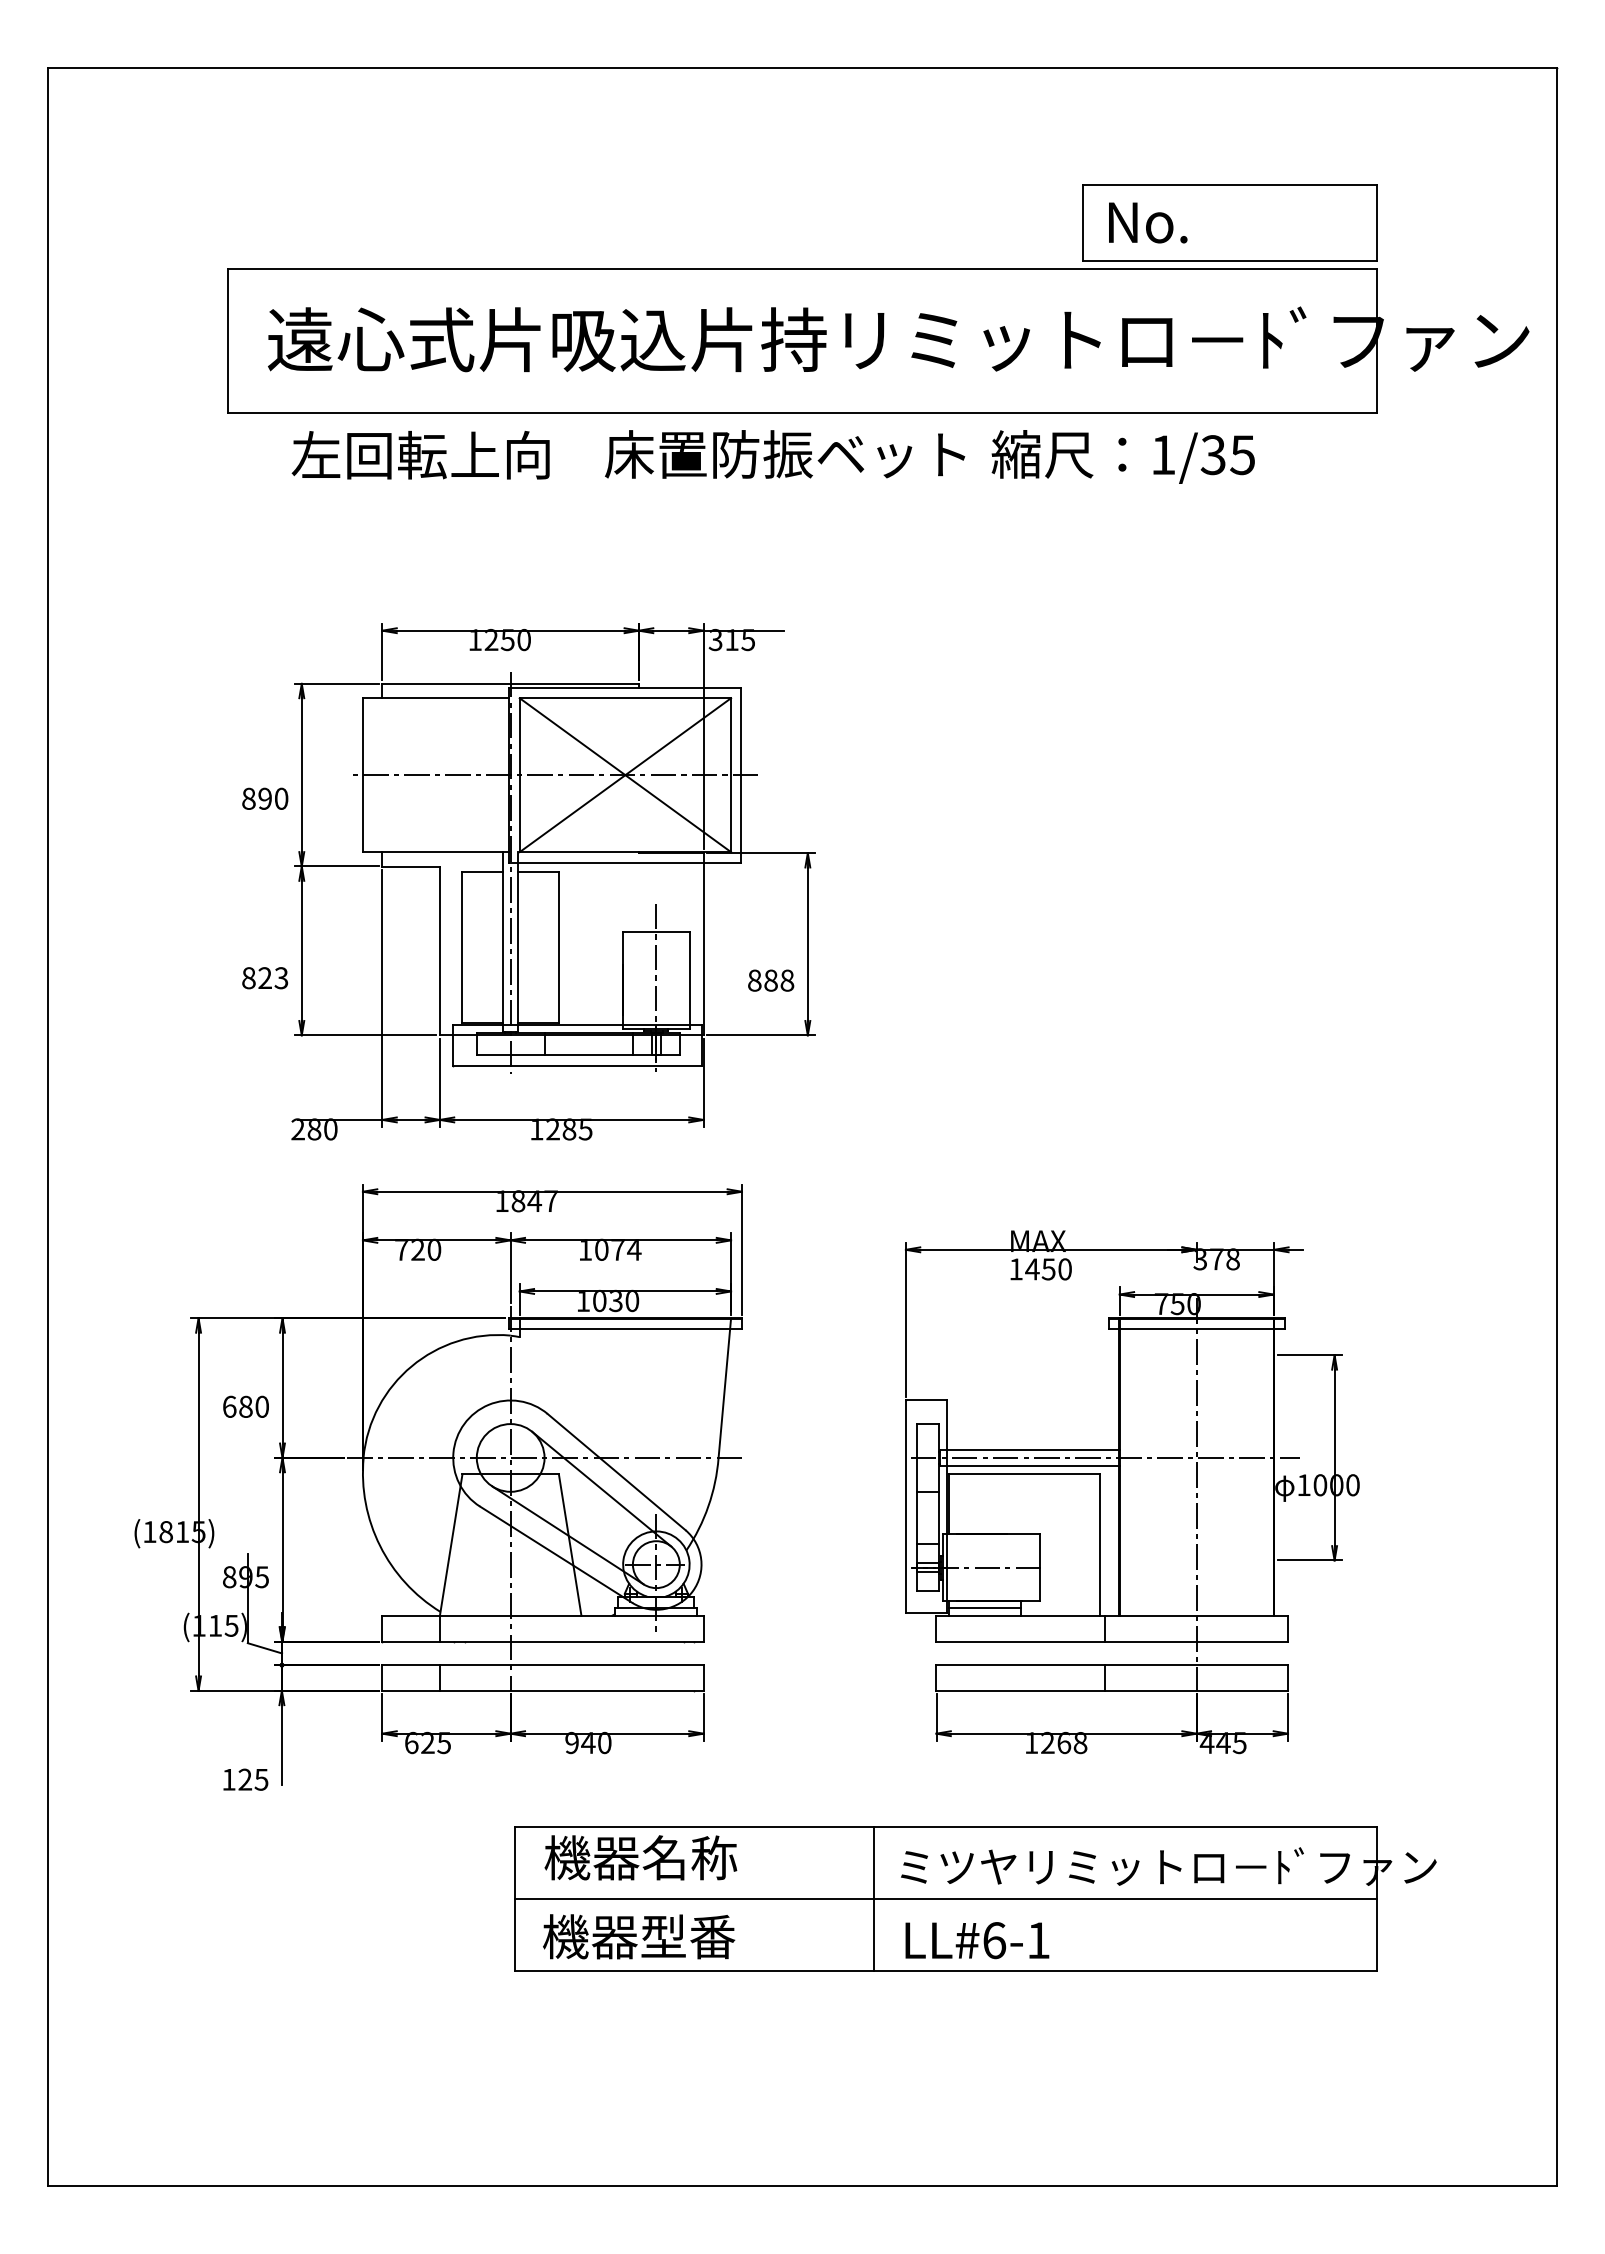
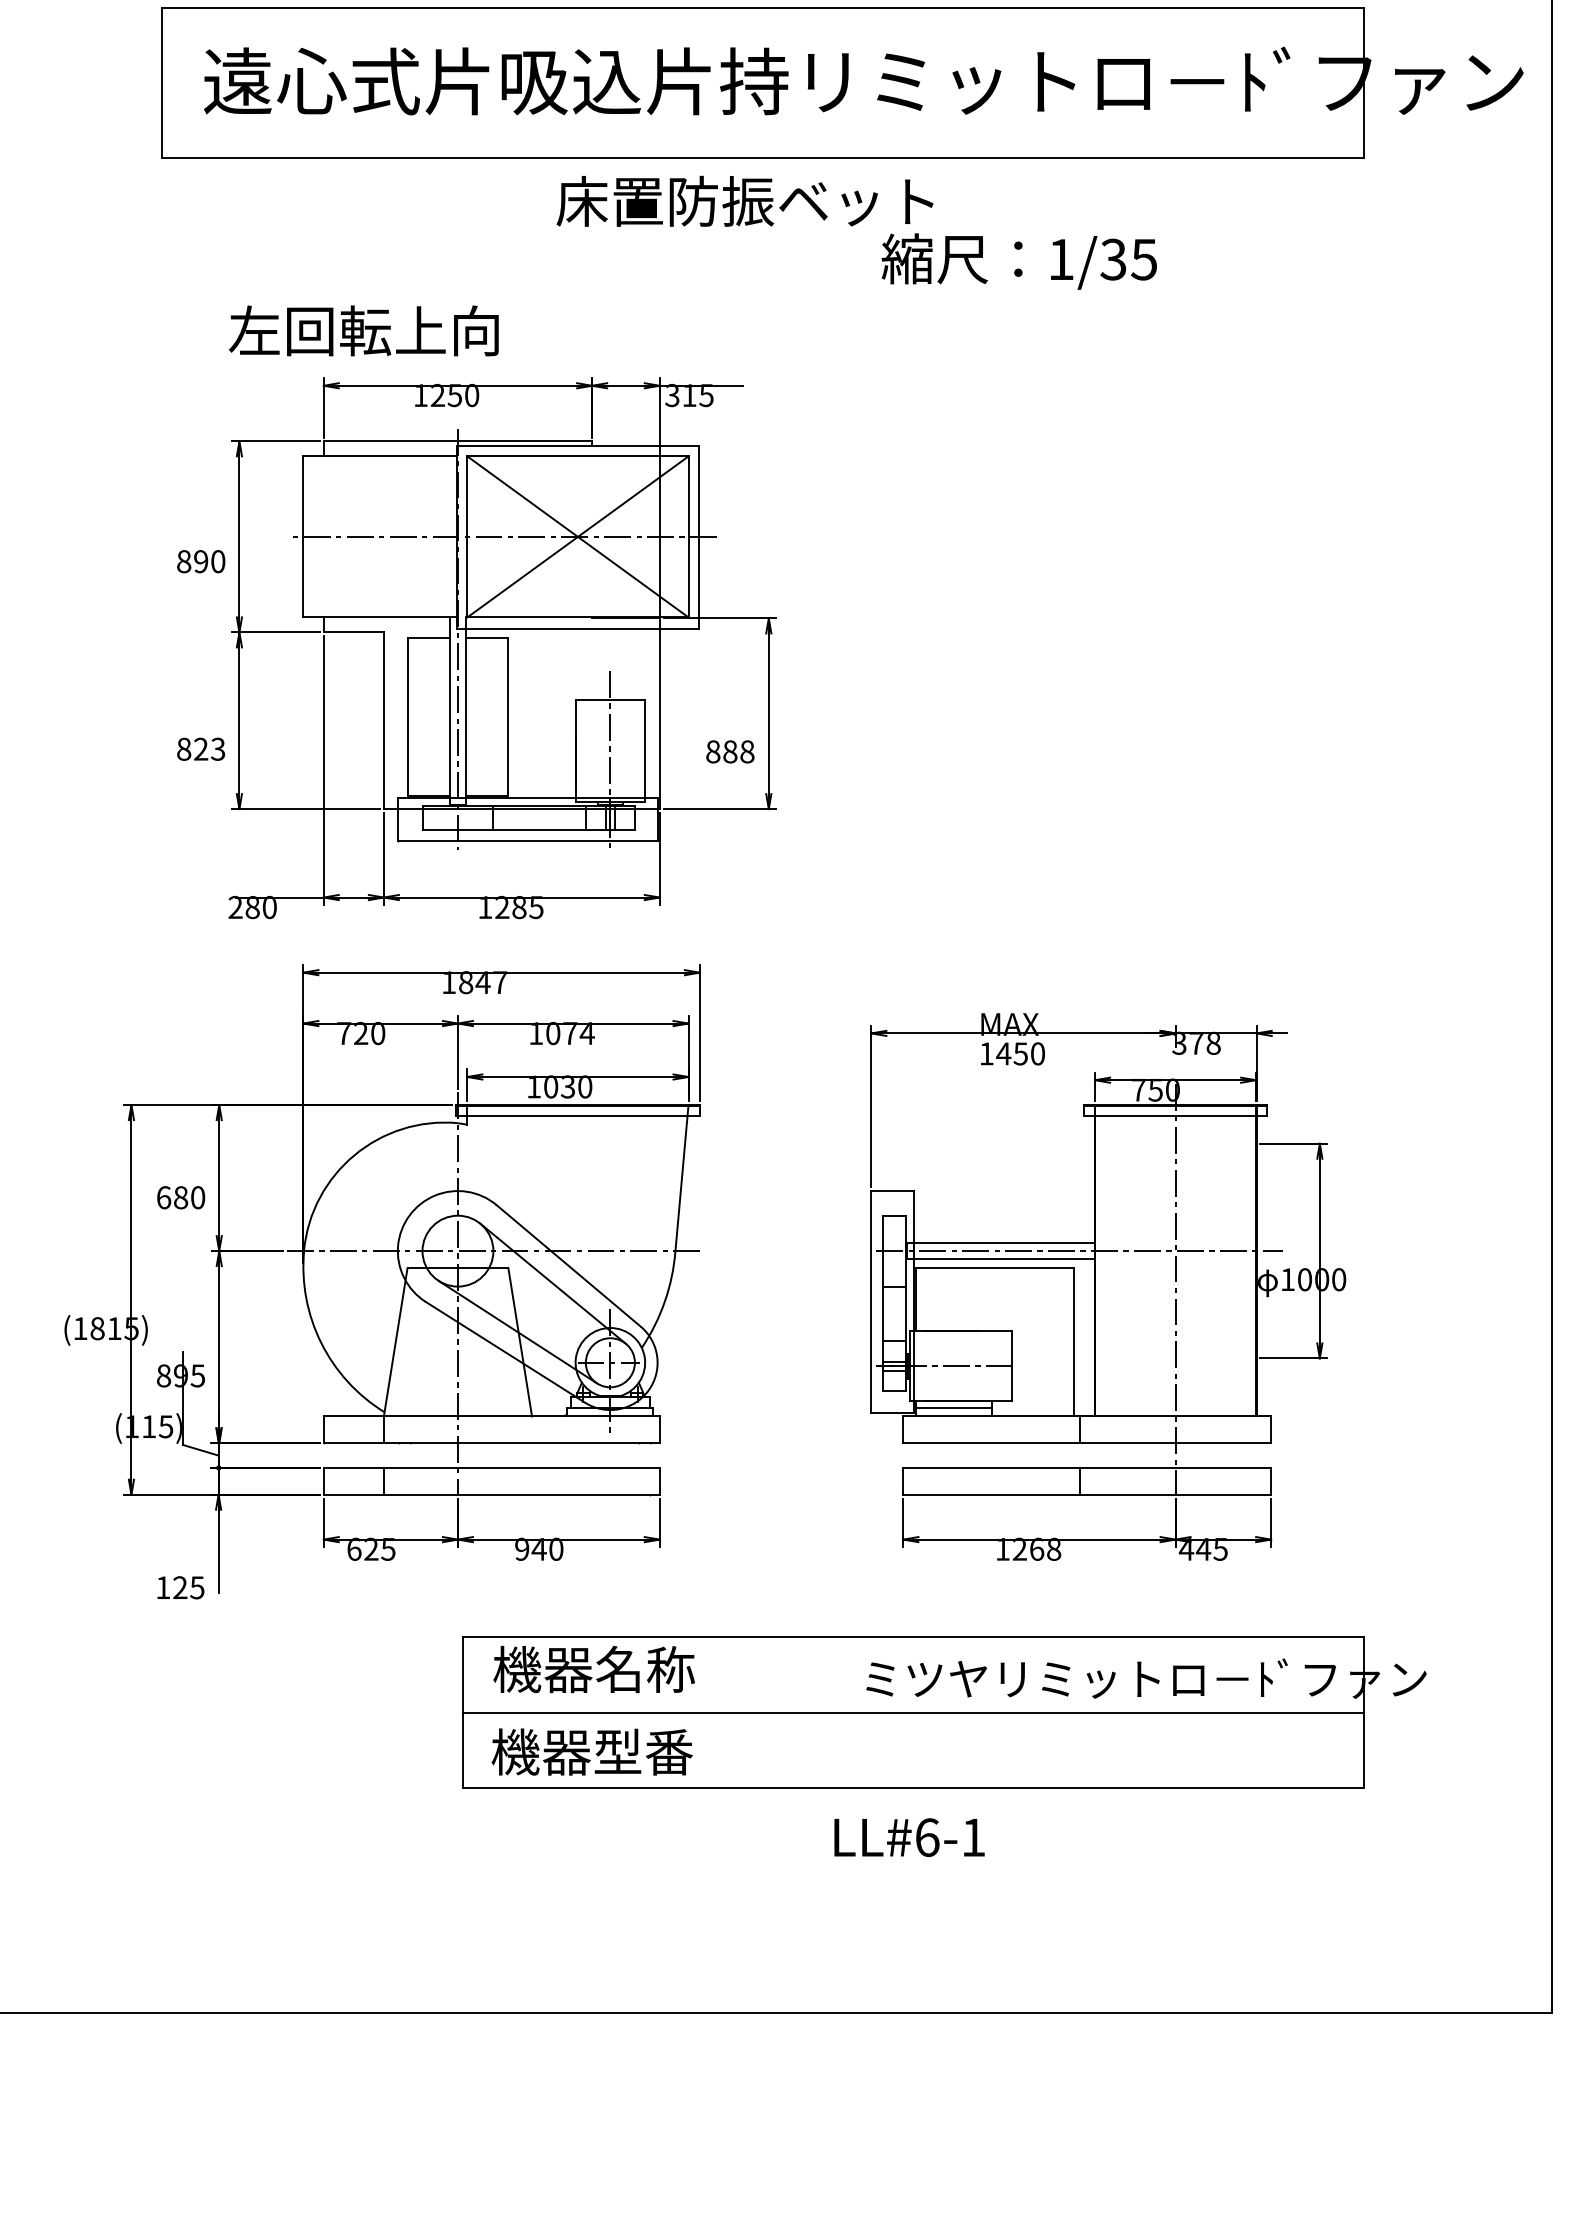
text: (420, 455) -> (363, 331), moved
text: (1122, 456) -> (1018, 261), moved
line: (874, 1898) -> (838, 1712), removed
text: (977, 1940) -> (909, 1837), moved

